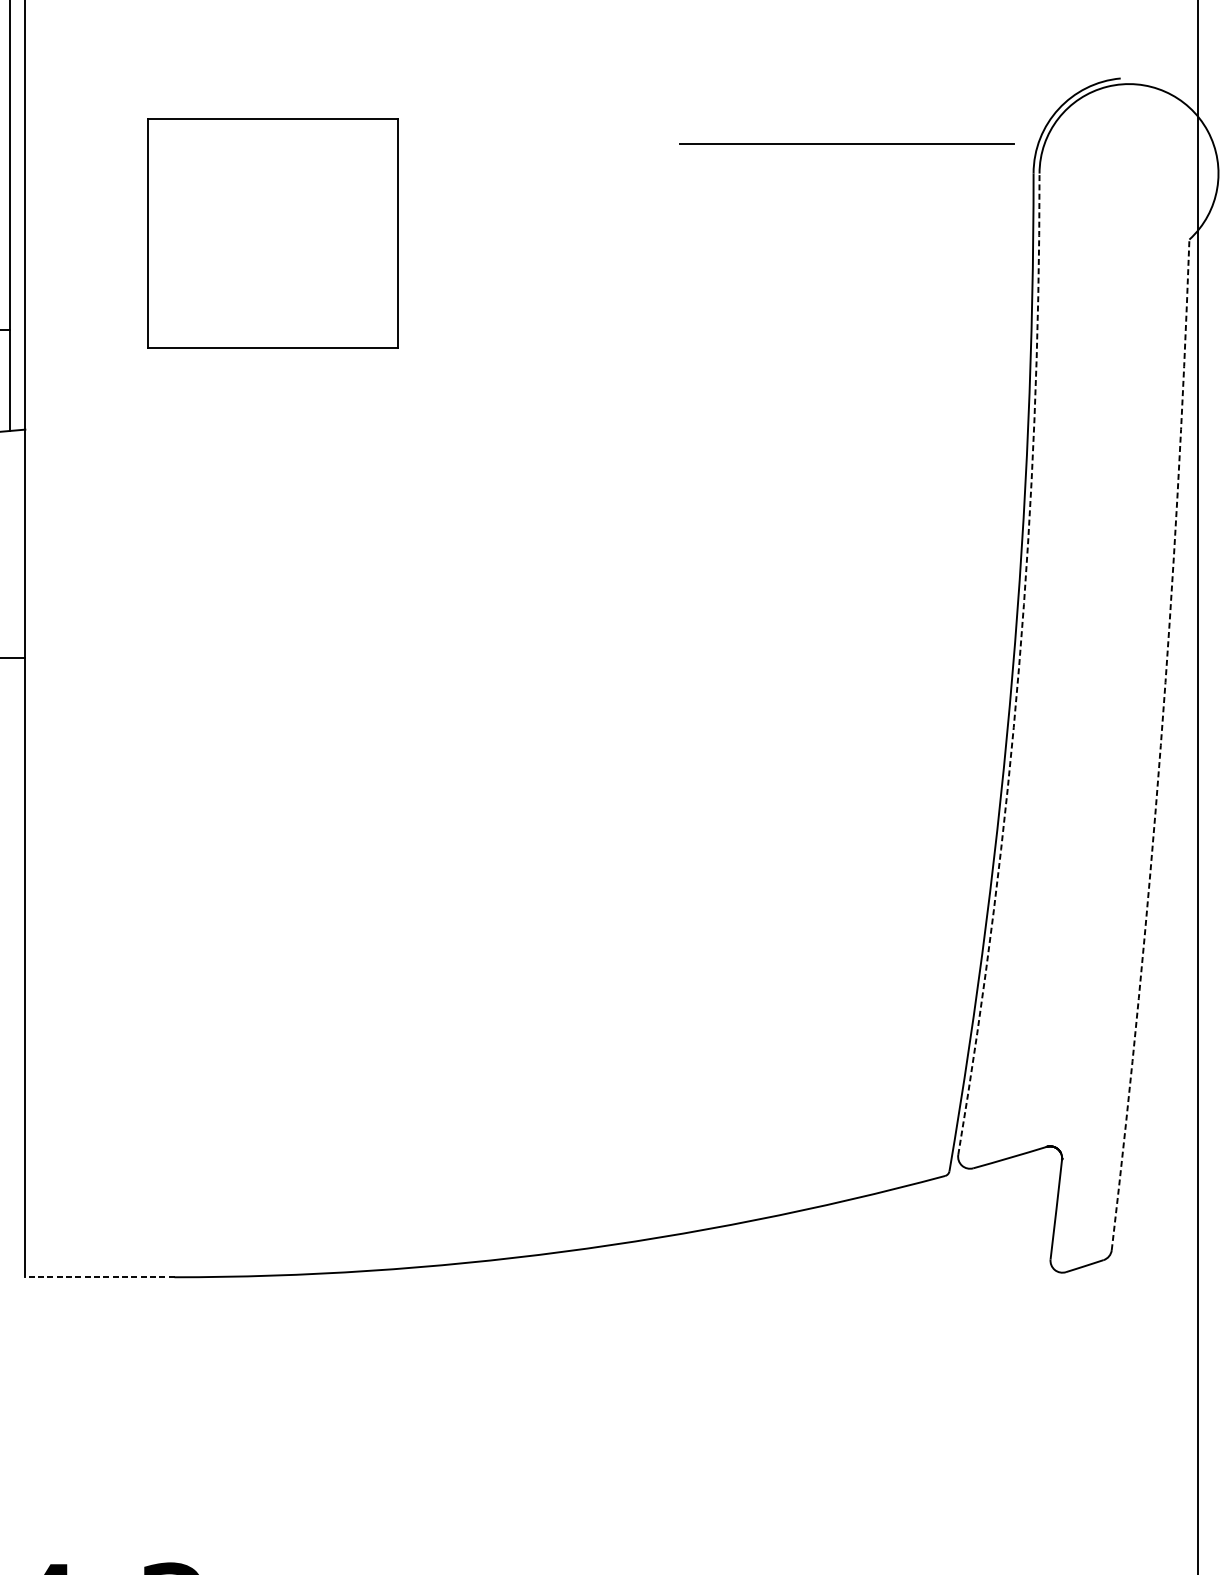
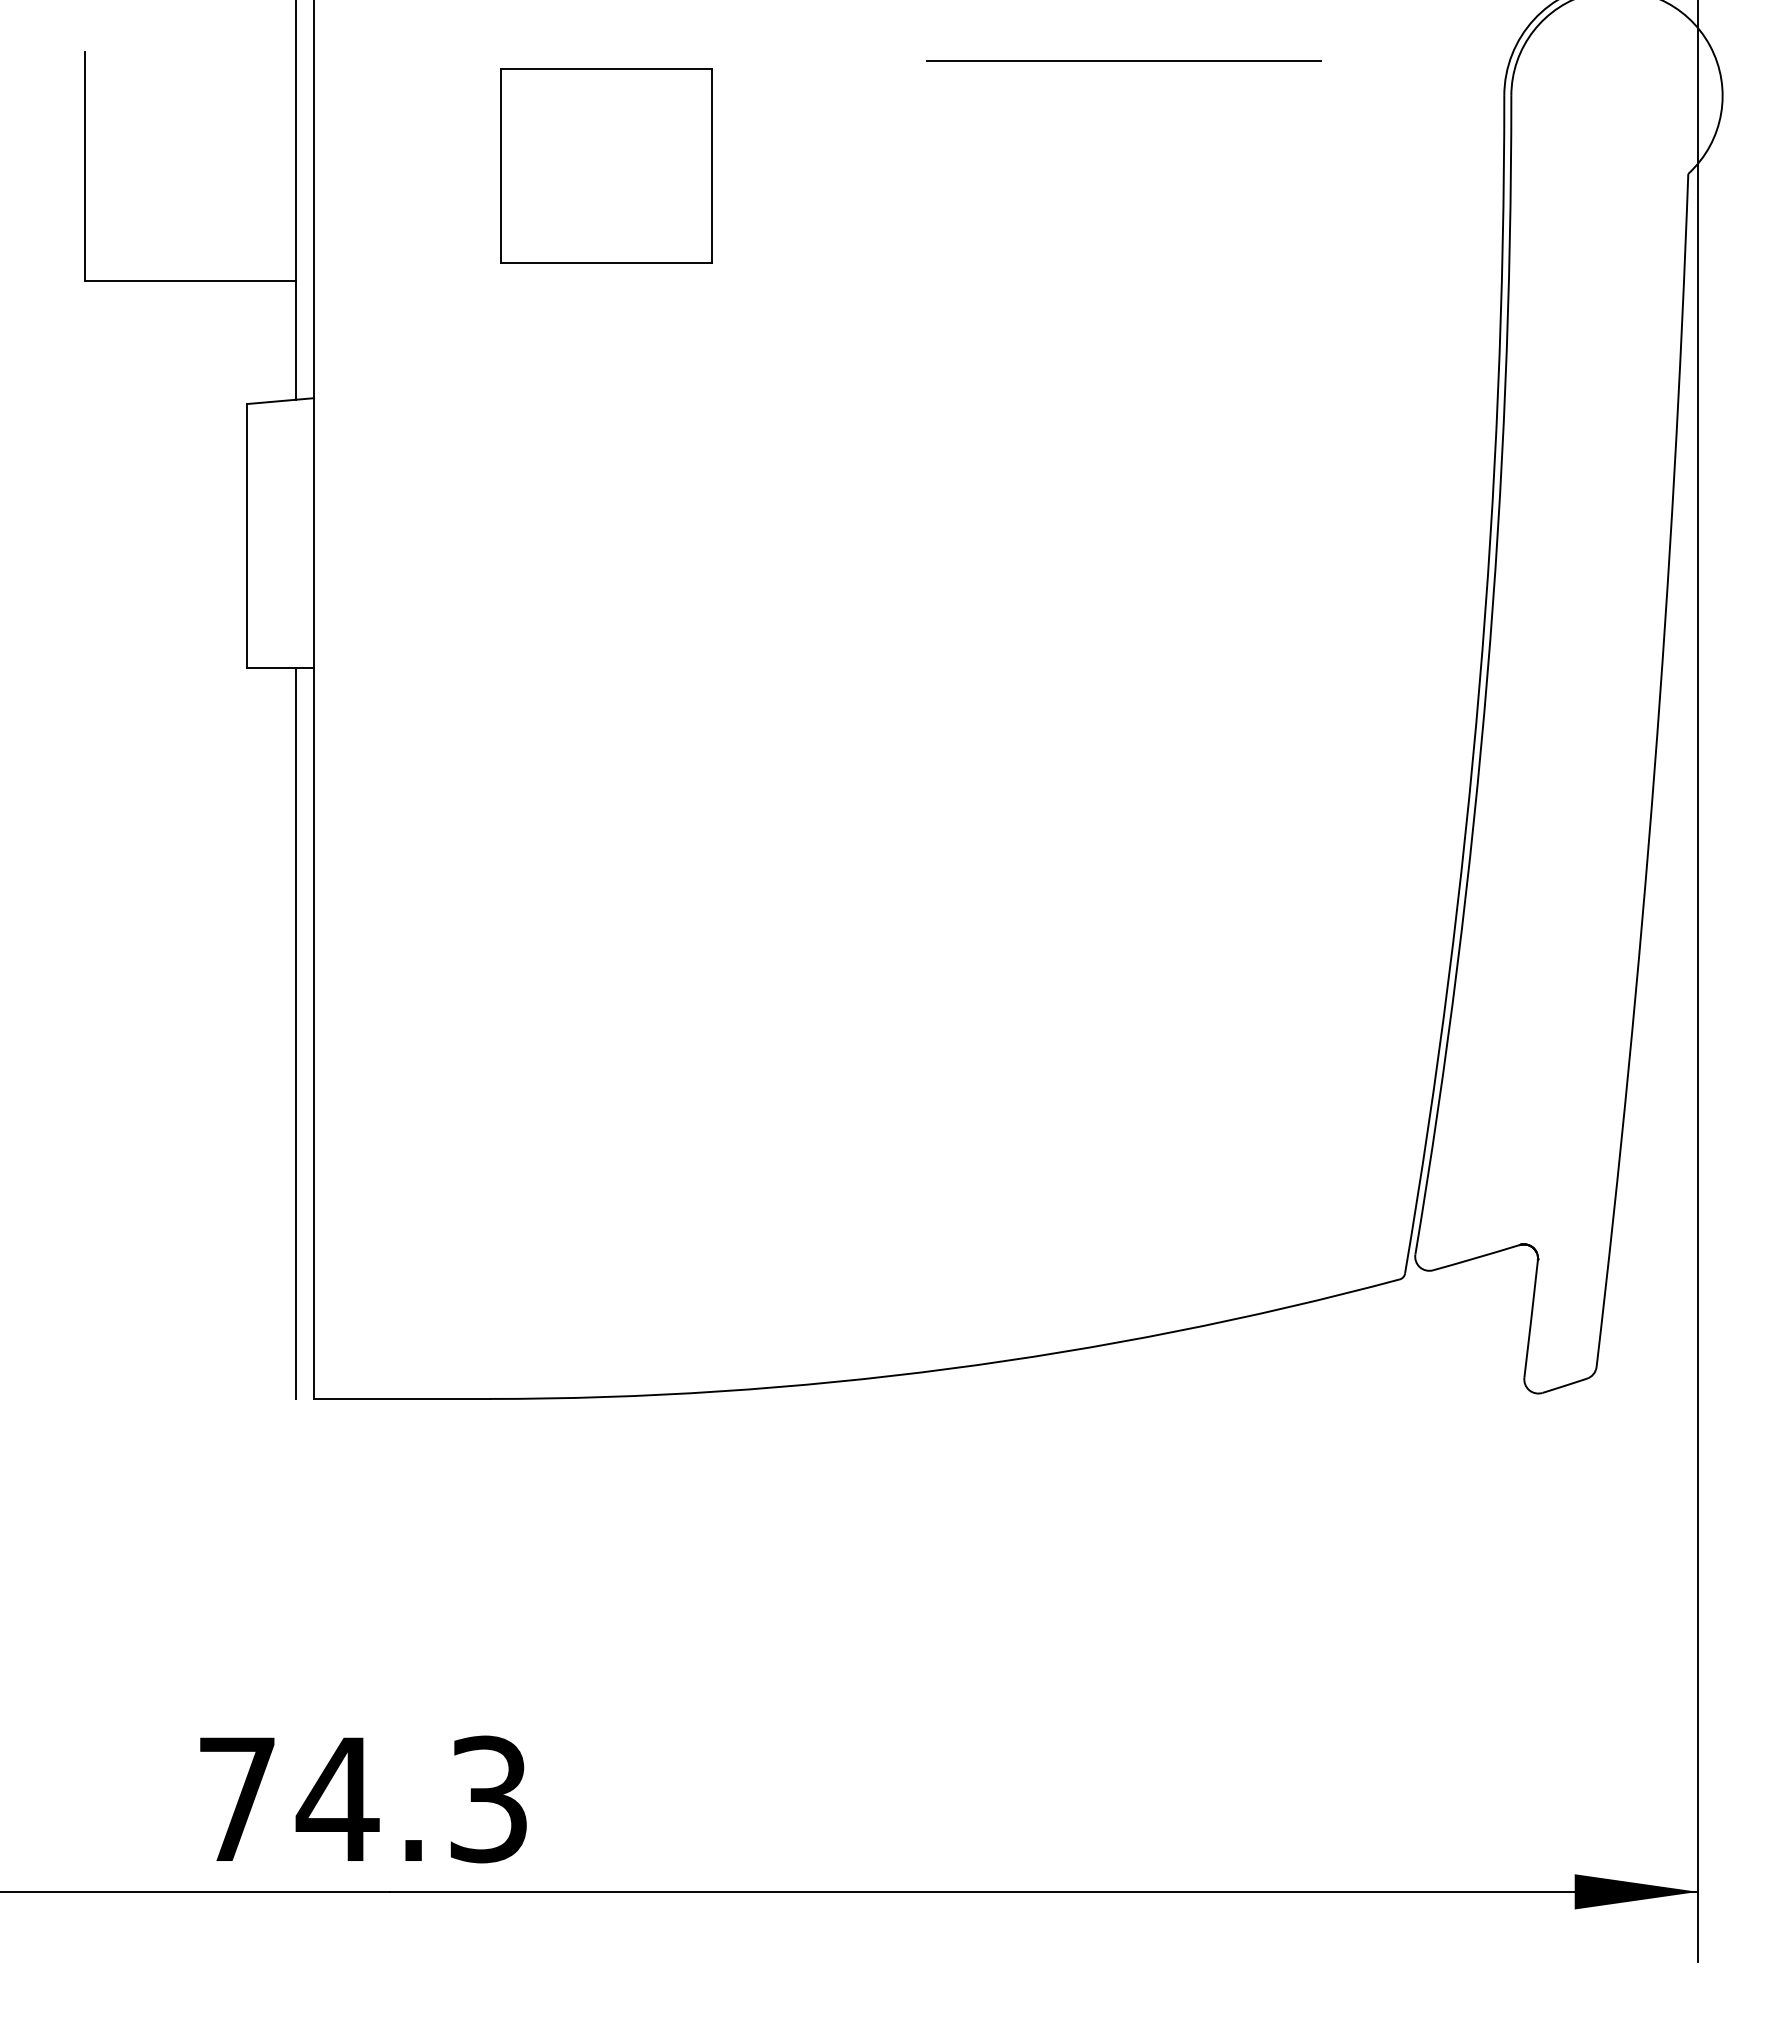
line: (846, 143) -> (1123, 60), moved
part: (273, 232) -> (606, 165), size x0.71
arc: (1019, 666) -> (1487, 677), dashed -> solid
arc: (1160, 745) -> (1654, 771), dashed -> solid
line: (10, 967) -> (296, 1033), added
line: (99, 1276) -> (401, 1398), dashed -> solid

